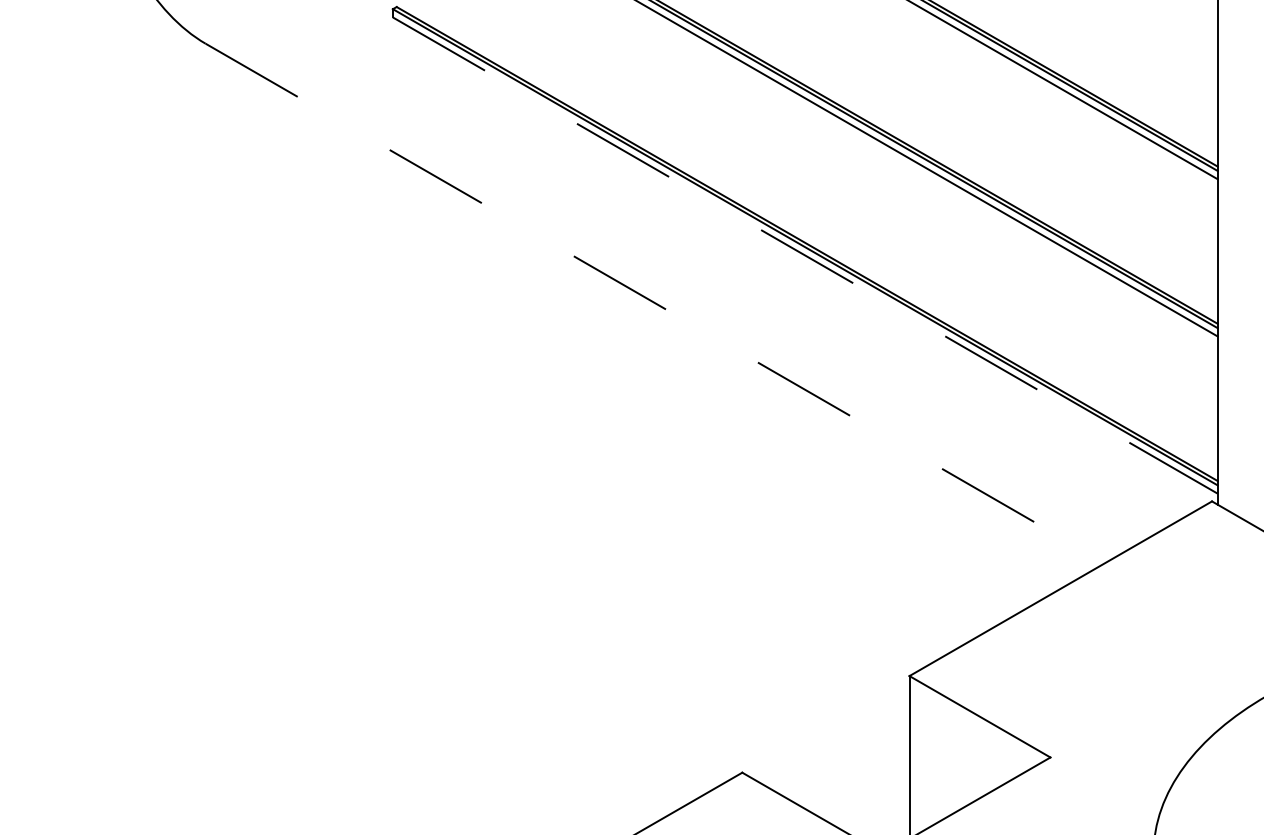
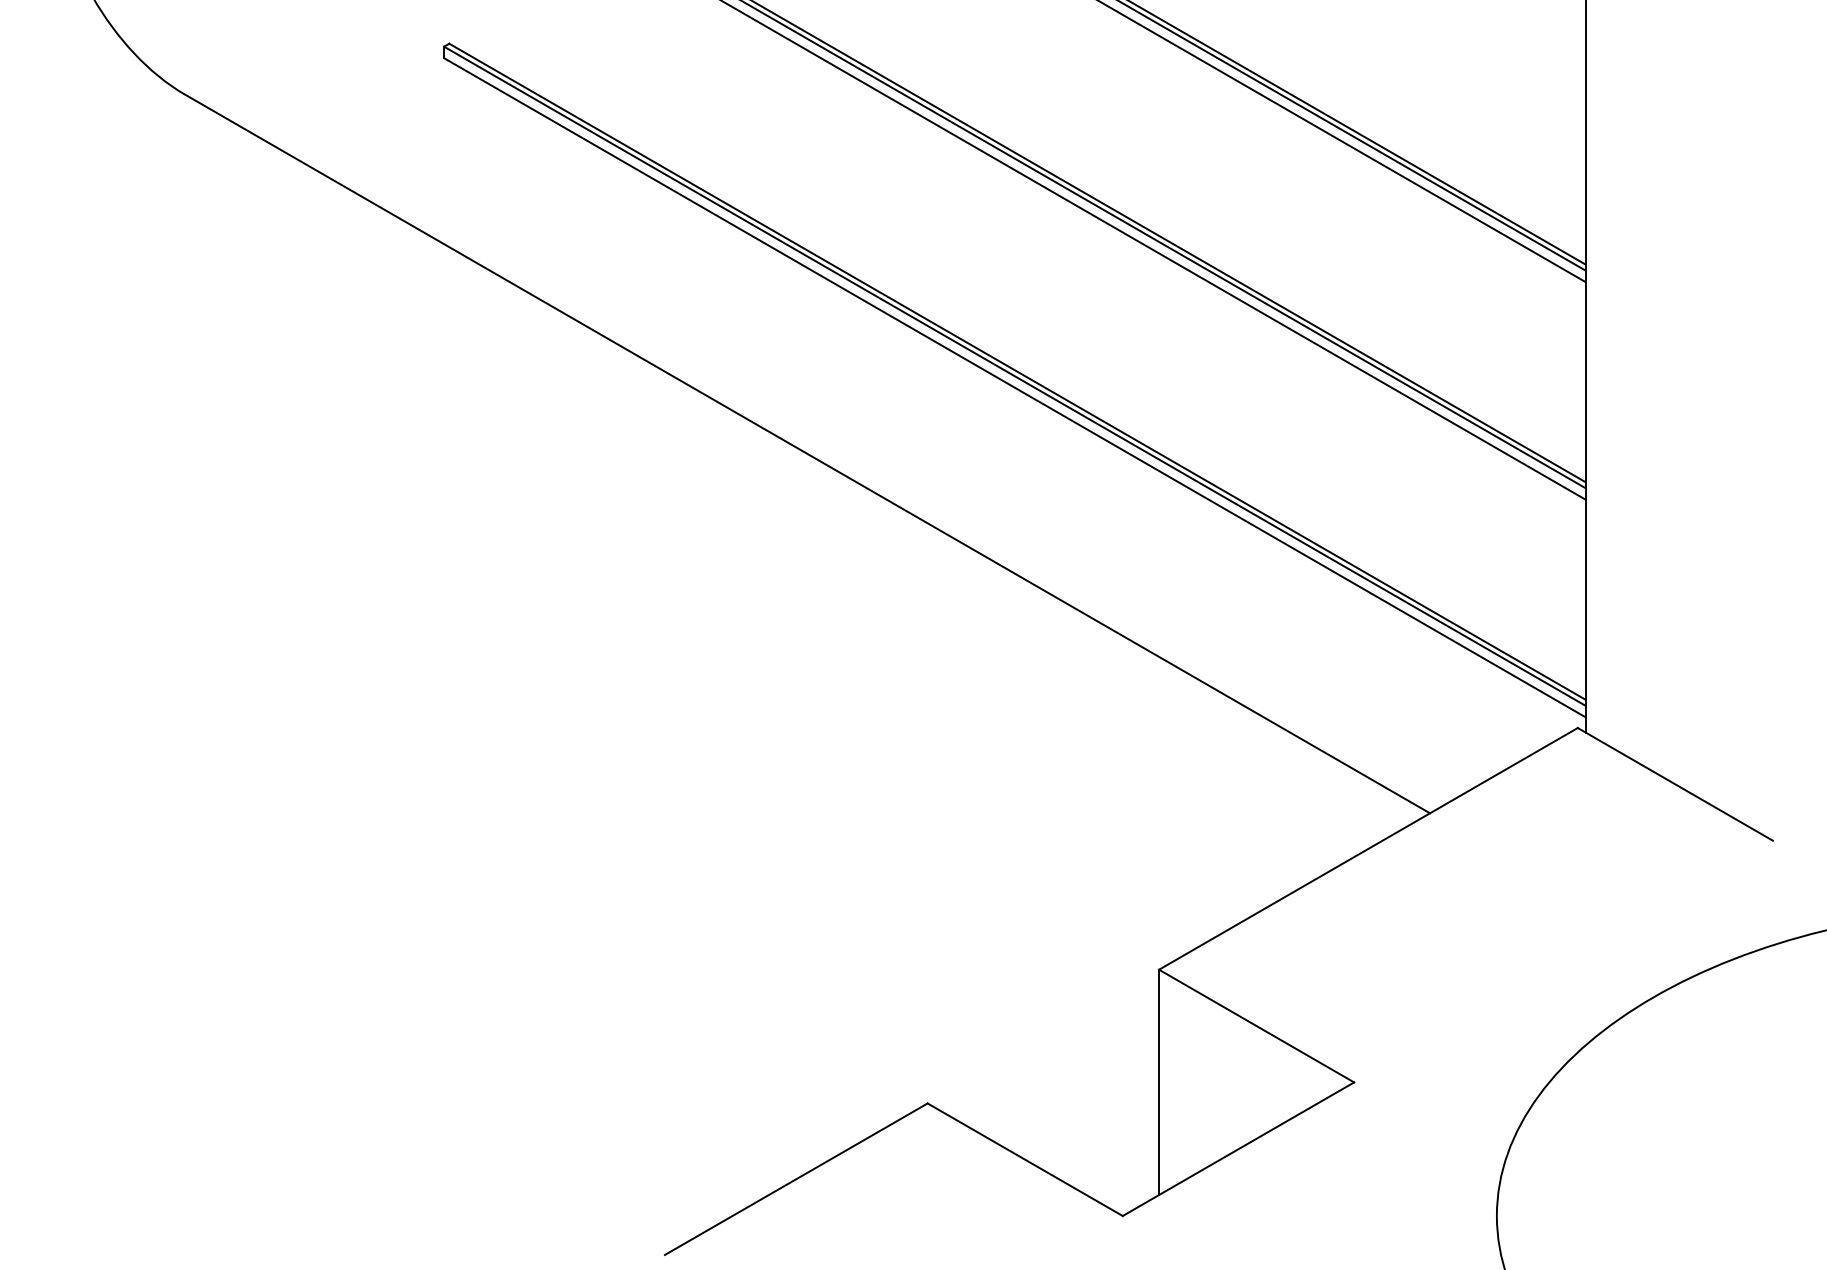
line: (805, 255) -> (1015, 387), dashed -> solid
line: (655, 303) -> (807, 453), dashed -> solid

